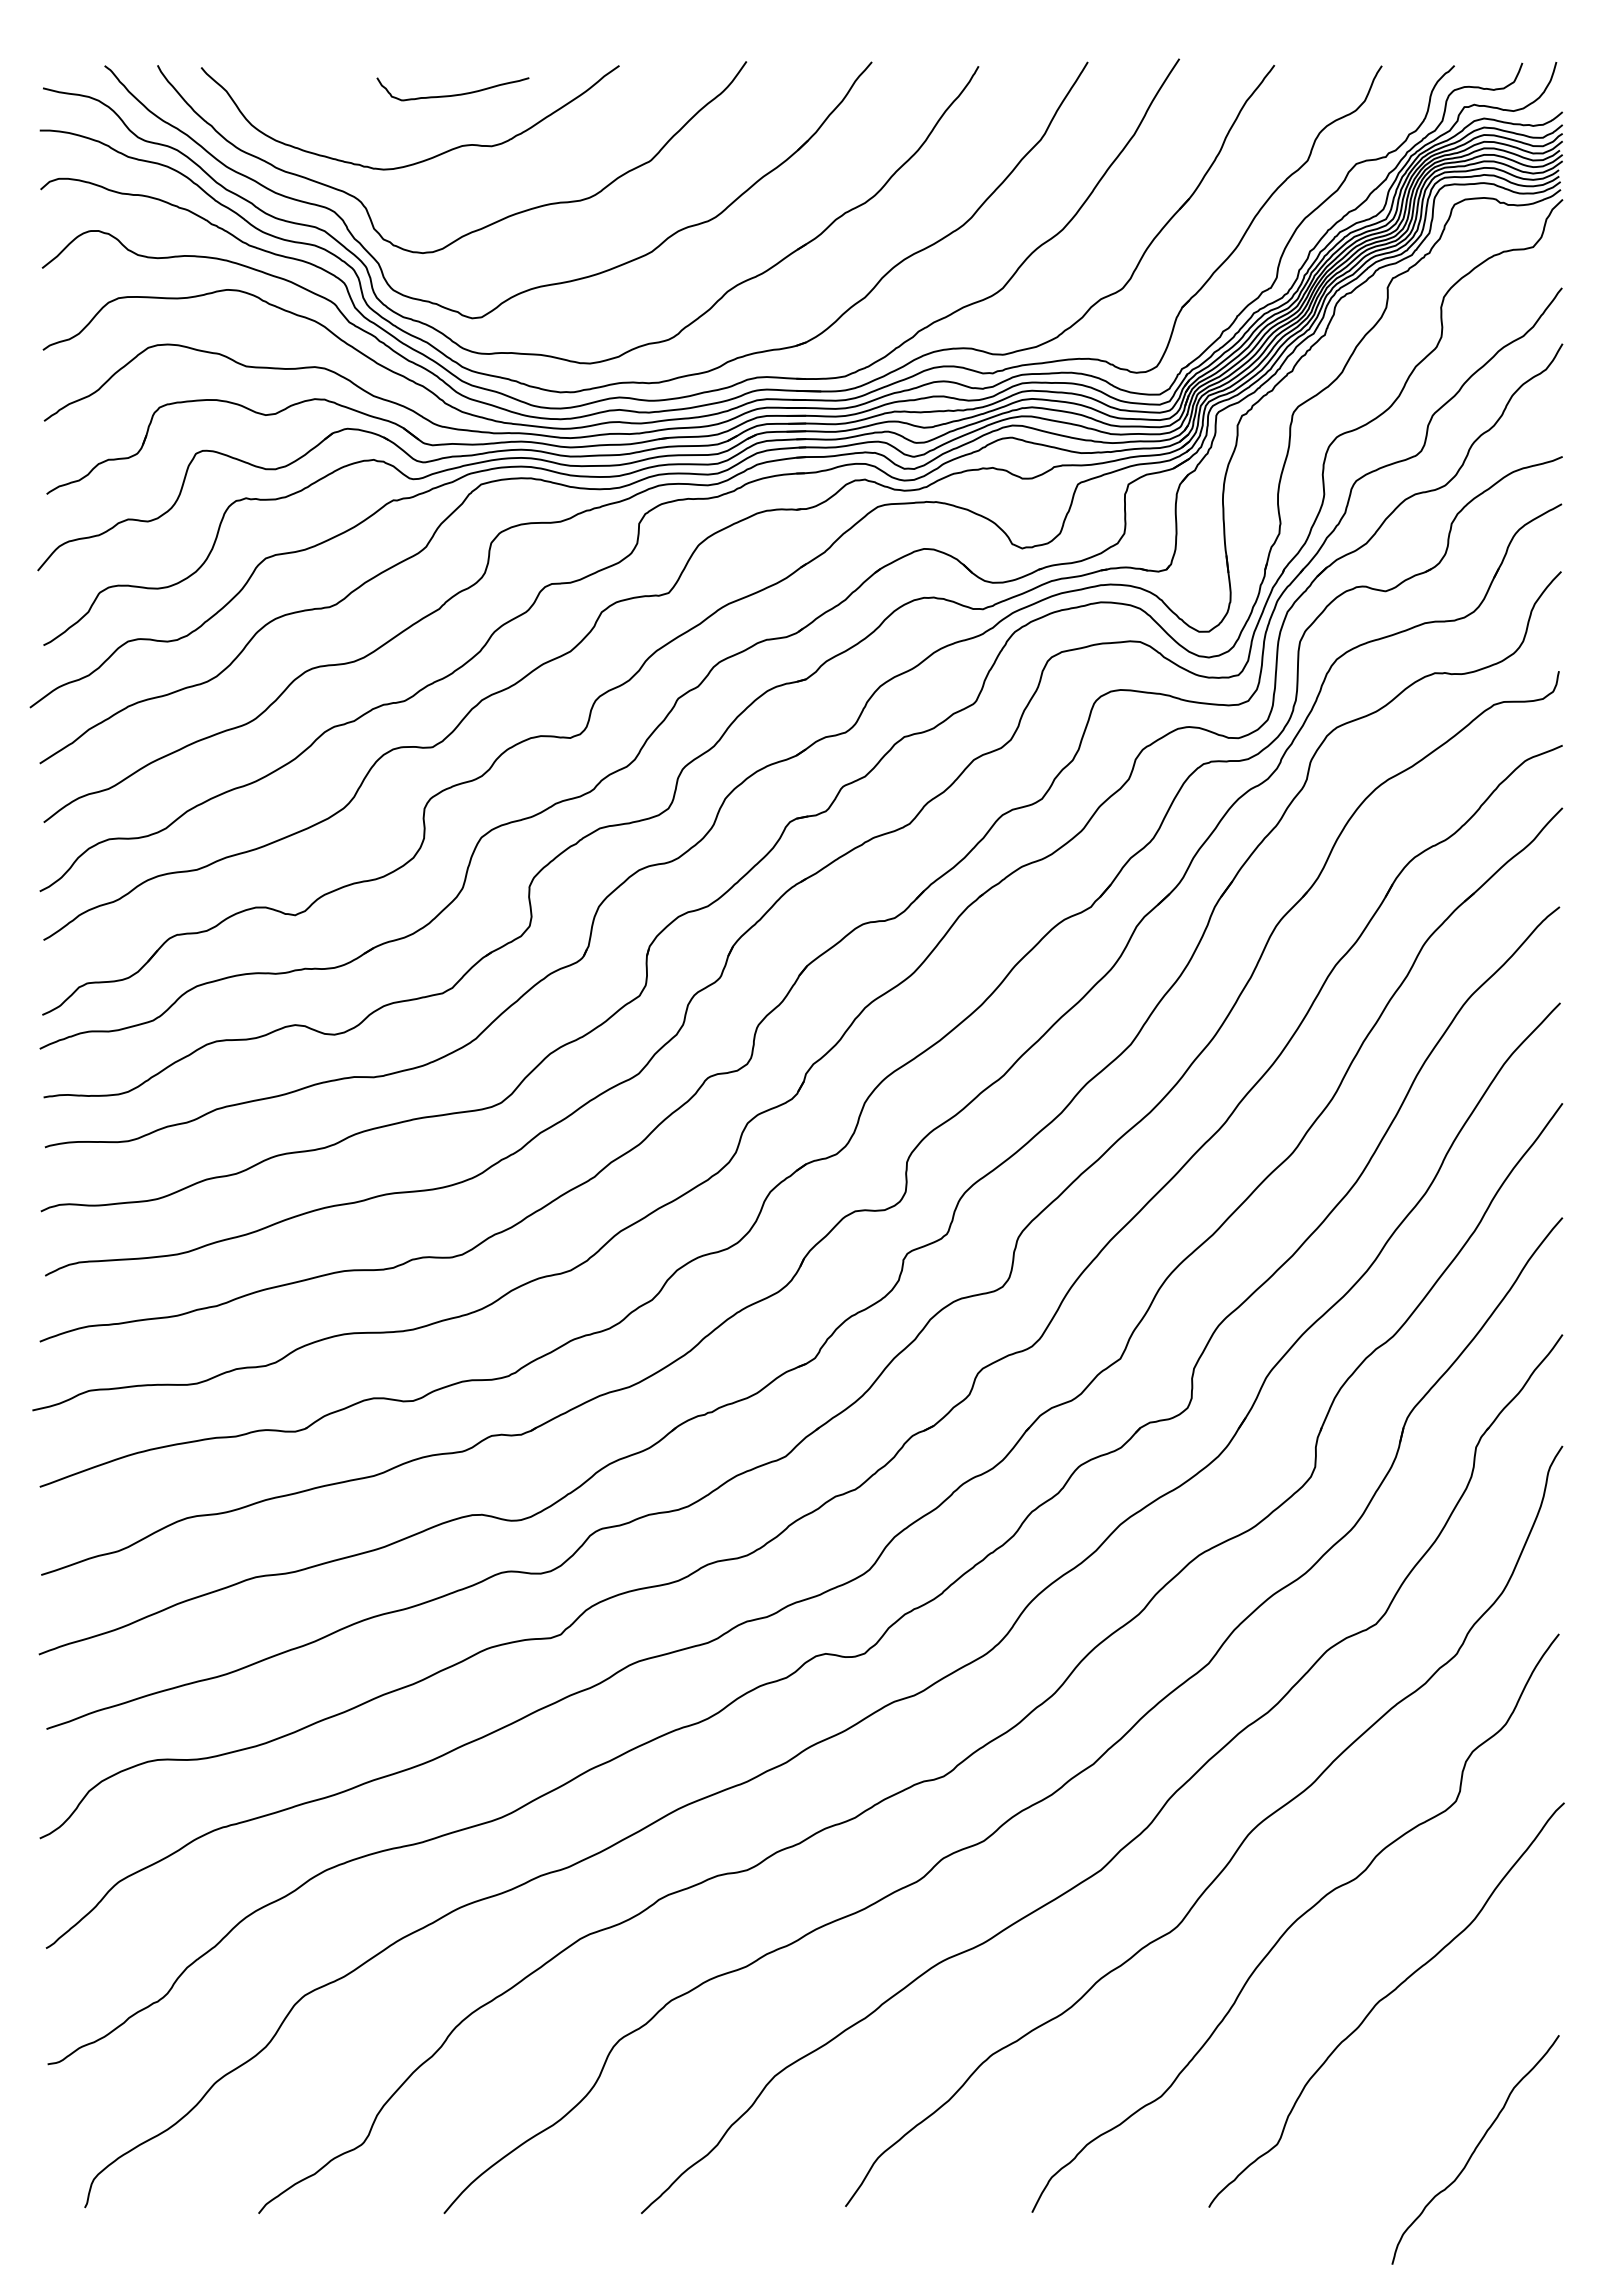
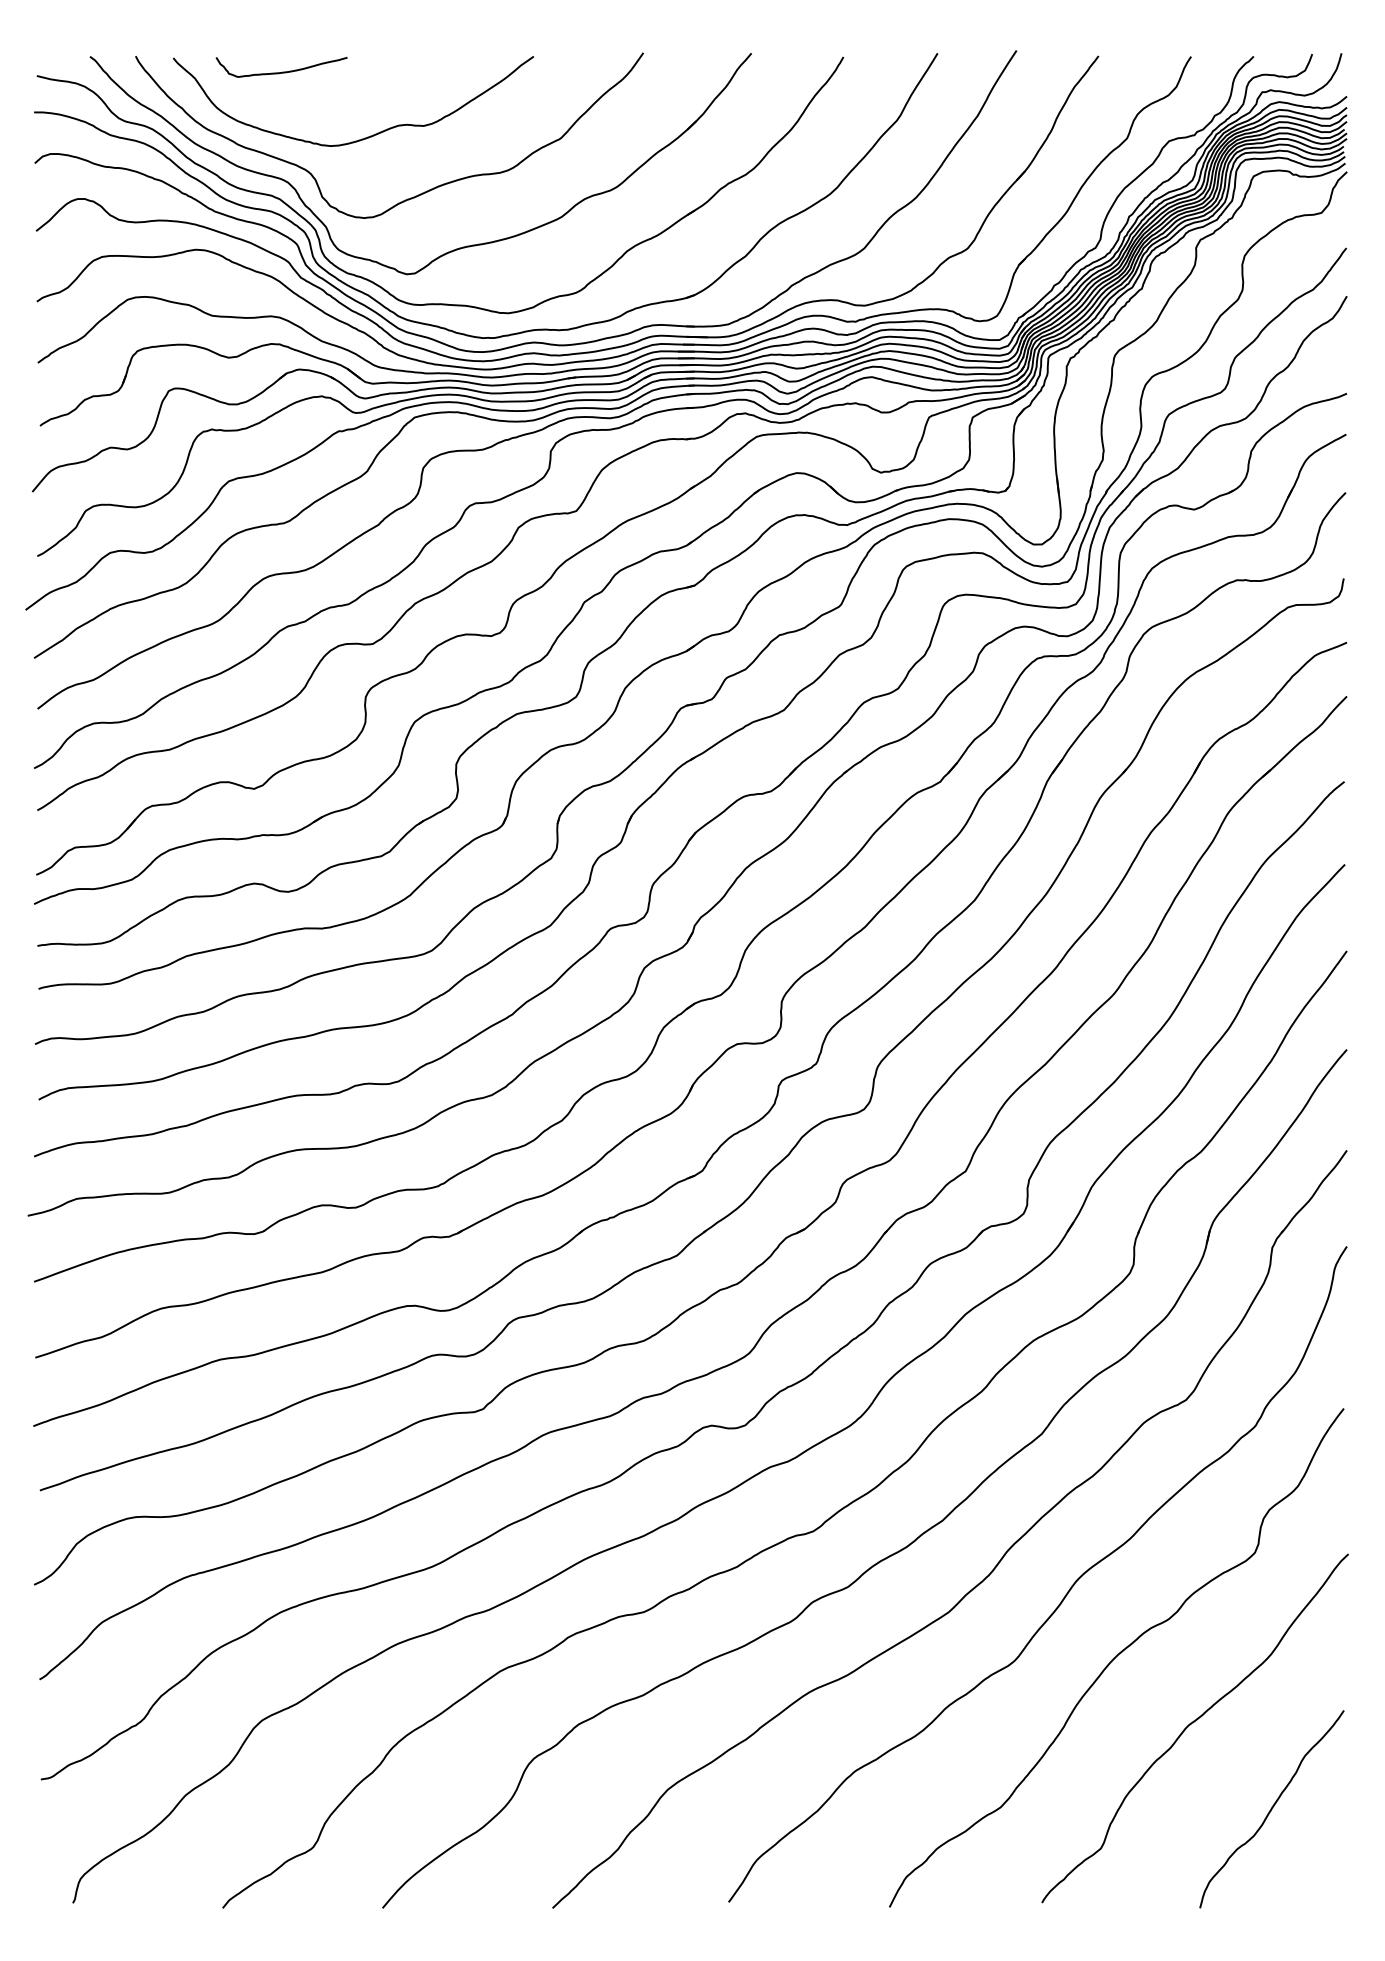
curve: (452, 94) -> (281, 71), moved
curve: (1475, 2149) -> (1271, 1808), moved

